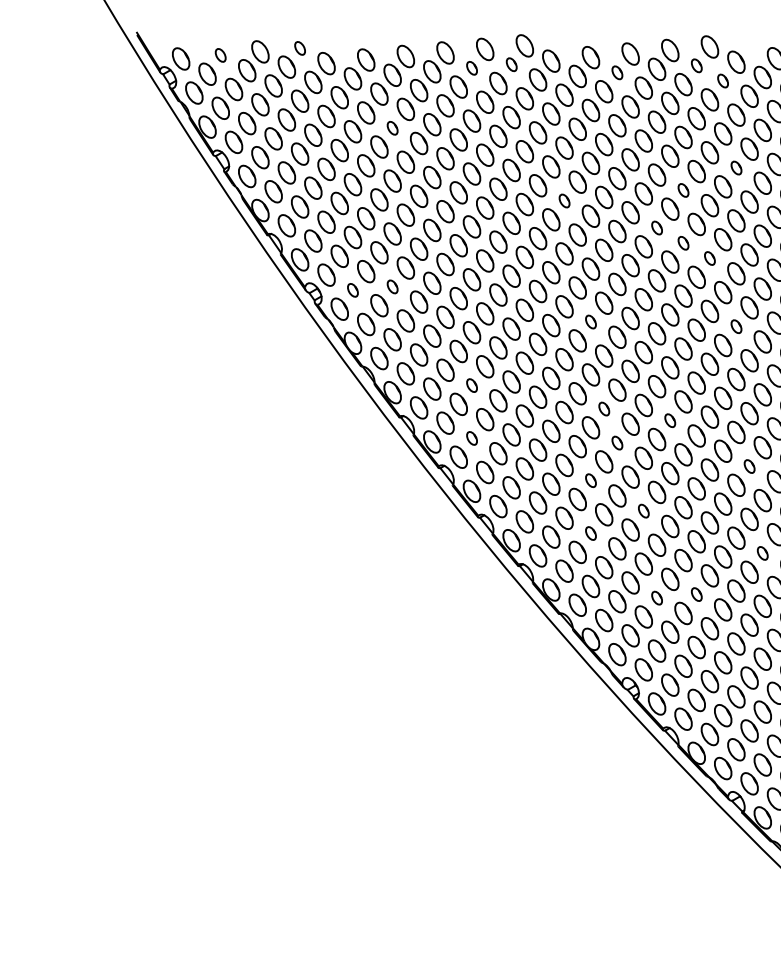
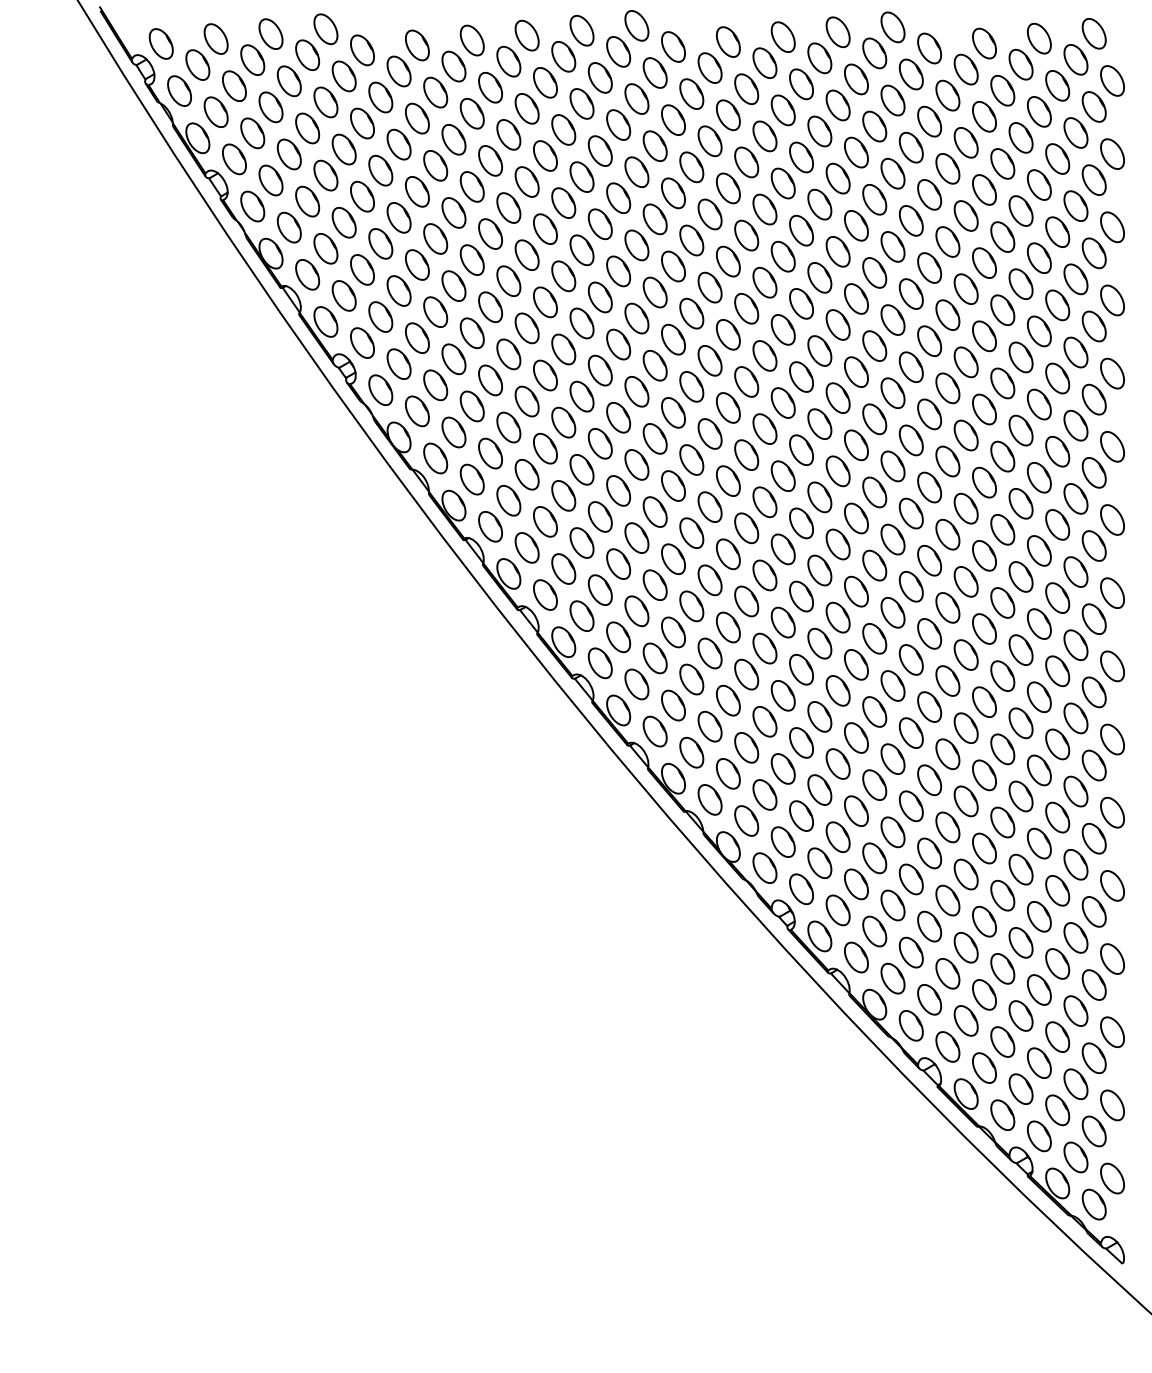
part: (299, 48) -> (325, 29), size x1.67
part: (220, 55) -> (215, 38), size x1.67
part: (511, 64) -> (618, 51), size x1.67
part: (696, 65) -> (874, 53), size x1.67
part: (471, 68) -> (563, 56), size x1.67
part: (617, 72) -> (764, 62), size x1.67
part: (722, 81) -> (910, 74), size x1.67
part: (392, 128) -> (453, 139), size x1.67
part: (736, 167) -> (929, 194), size x1.67
part: (683, 190) -> (856, 225), size x1.67
part: (564, 201) -> (691, 240), size x1.67
part: (656, 227) -> (819, 277), size x1.67
part: (683, 242) -> (856, 298), size x1.67
part: (709, 258) -> (892, 319), size x1.67
part: (392, 287) -> (453, 359), size x1.67
part: (352, 289) -> (398, 363), size x1.67
part: (591, 321) -> (728, 407), size x1.67
part: (736, 326) -> (929, 414), size x1.67
part: (471, 385) -> (563, 495), size x1.67
part: (604, 409) -> (746, 528), size x1.67
part: (669, 420) -> (837, 544), size x1.67
part: (471, 438) -> (563, 568), size x1.67
part: (617, 443) -> (764, 575), size x1.67
part: (749, 466) -> (947, 607), size x1.67
part: (591, 480) -> (728, 627), size x1.67
part: (643, 511) -> (801, 669), size x1.67
part: (591, 533) -> (728, 700), size x1.67
part: (762, 552) -> (965, 727), size x1.67
part: (696, 594) -> (874, 784), size x1.67
part: (656, 597) -> (819, 789), size x1.67

